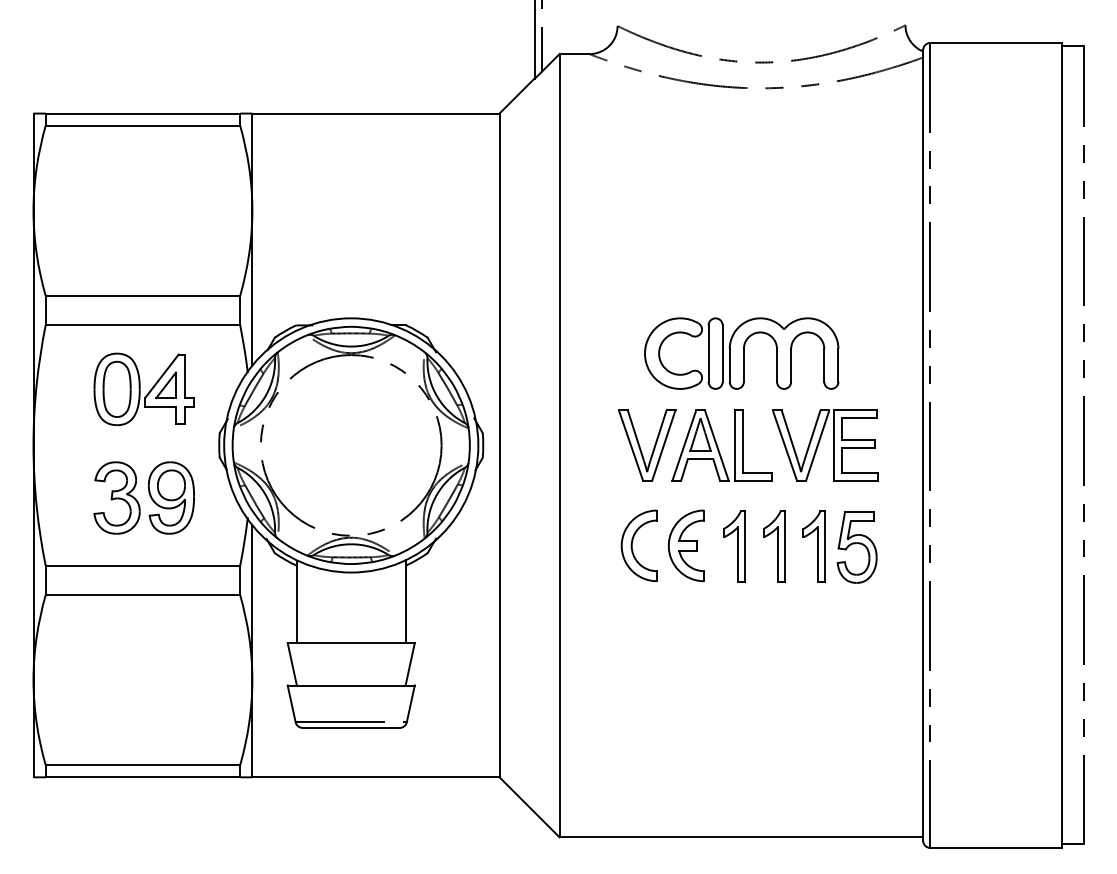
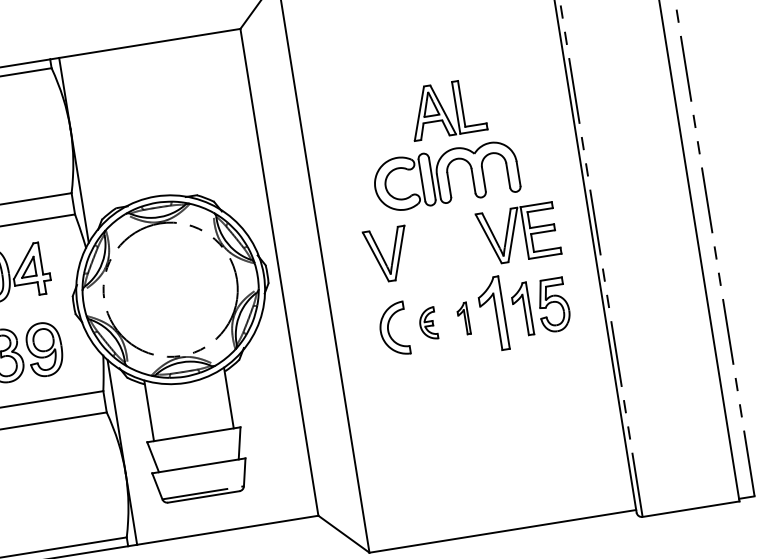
part: (721, 445) -> (446, 109), moved
part: (685, 545) -> (427, 323), size x0.6
part: (734, 546) -> (463, 318), size x0.6
part: (774, 546) -> (492, 314), size x1.4

